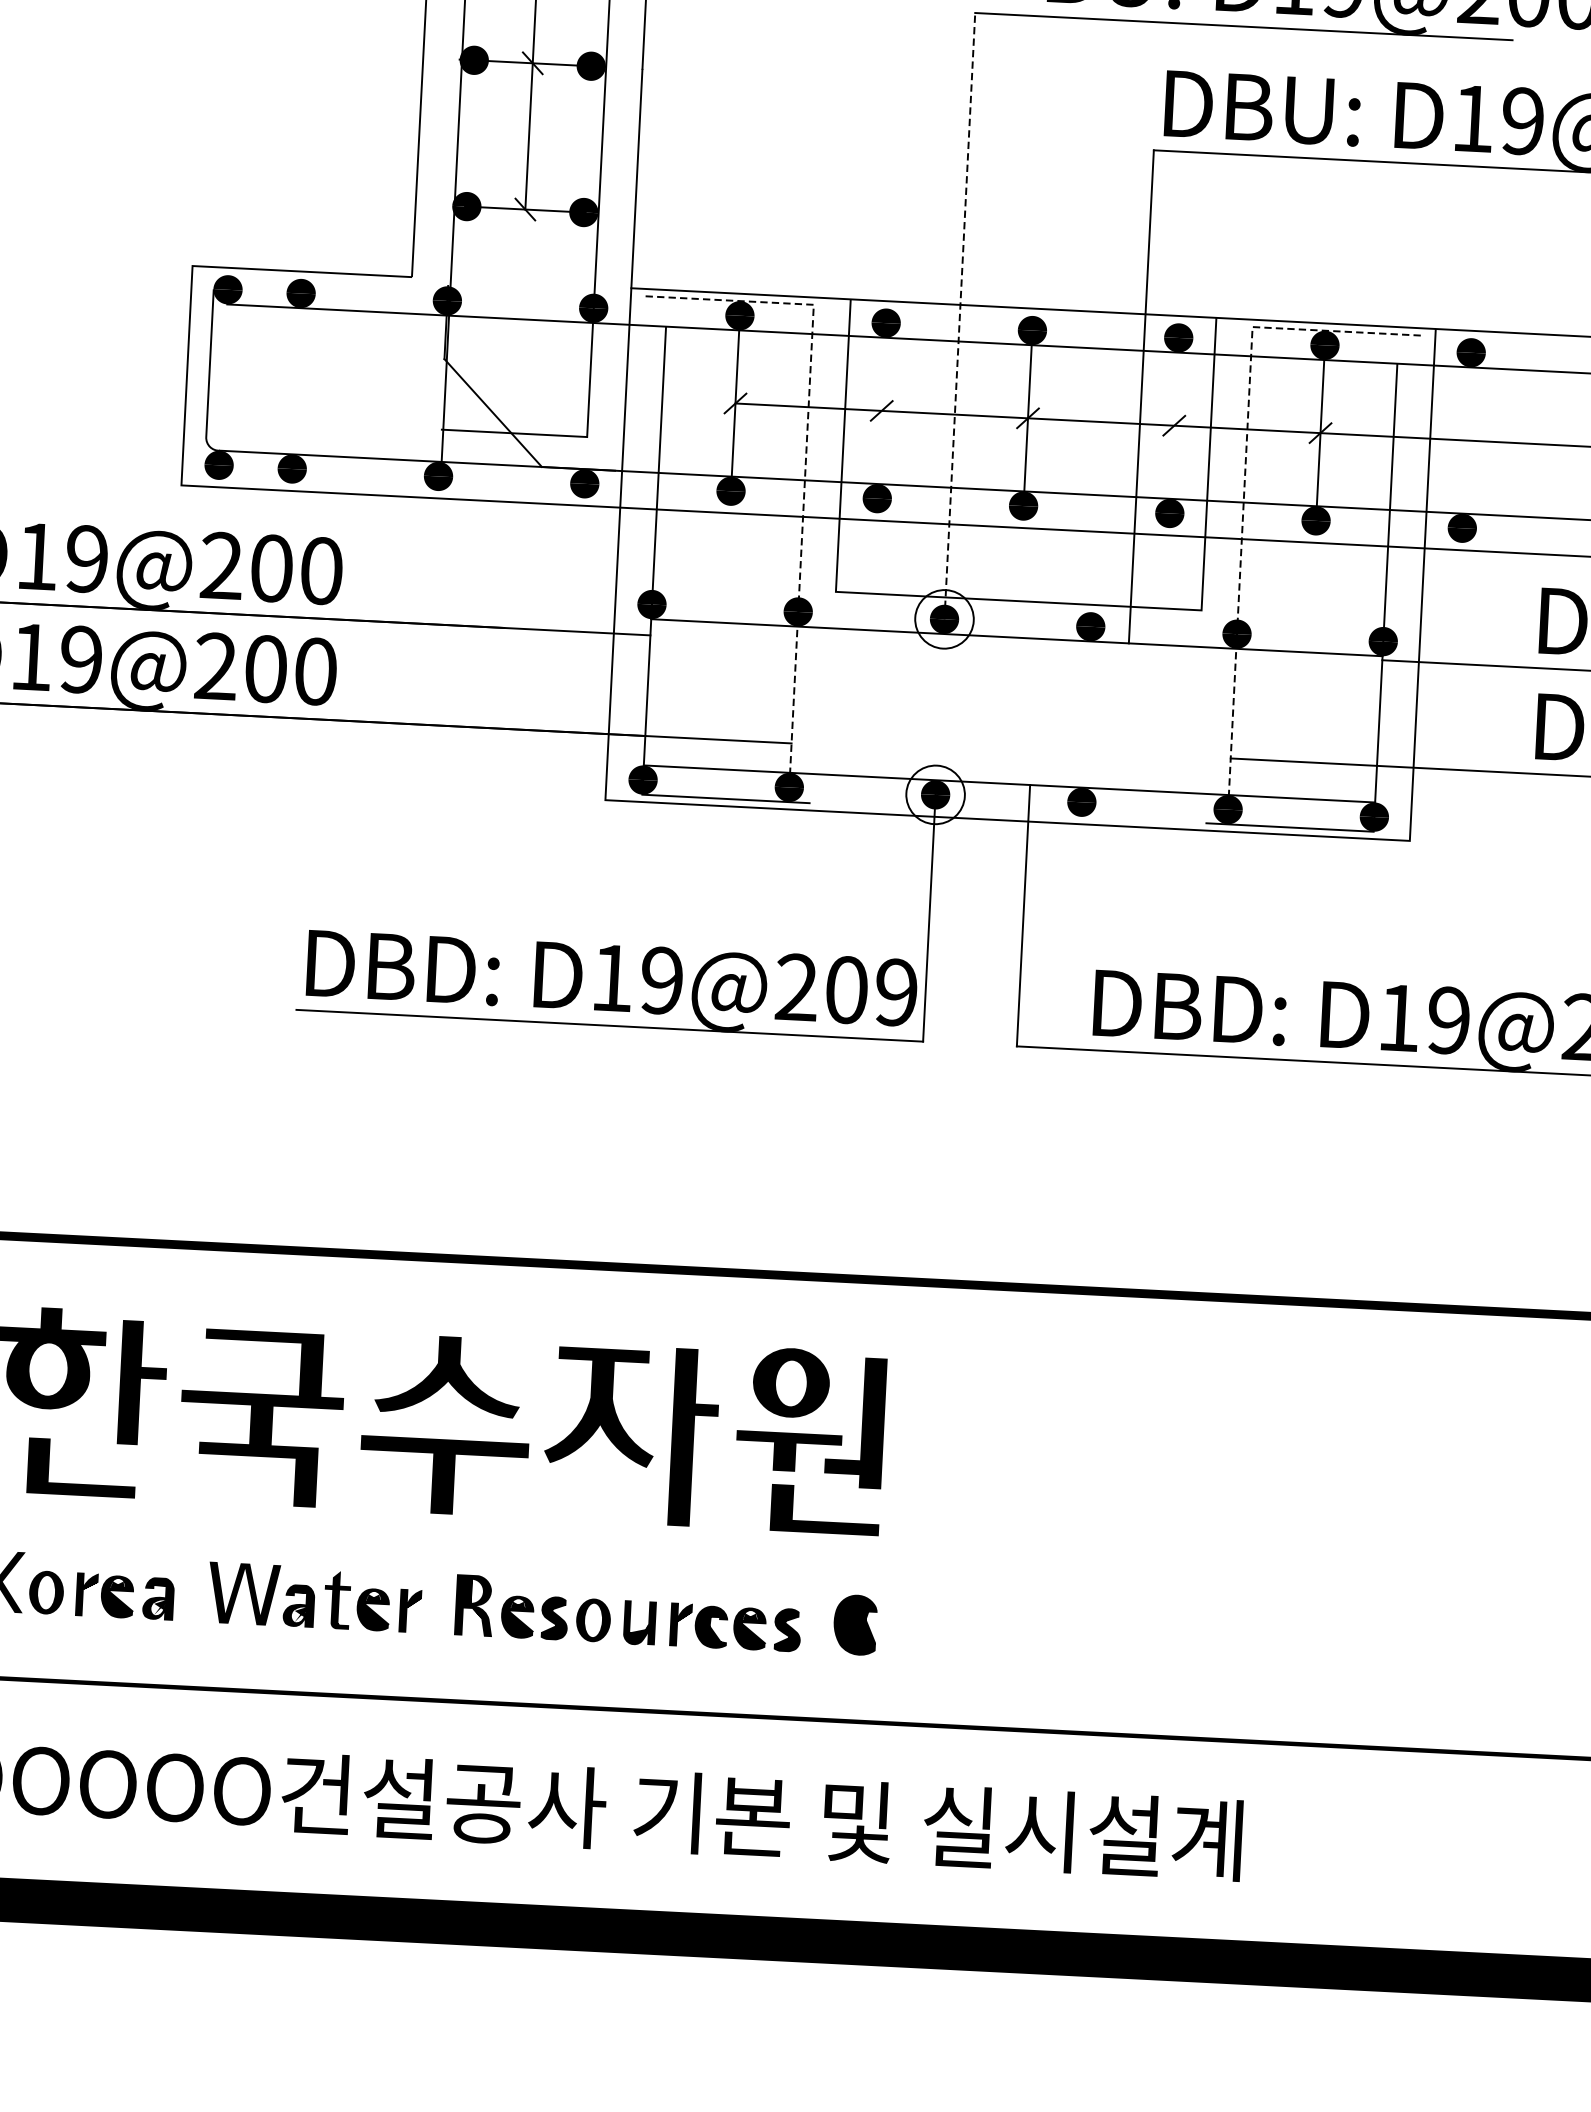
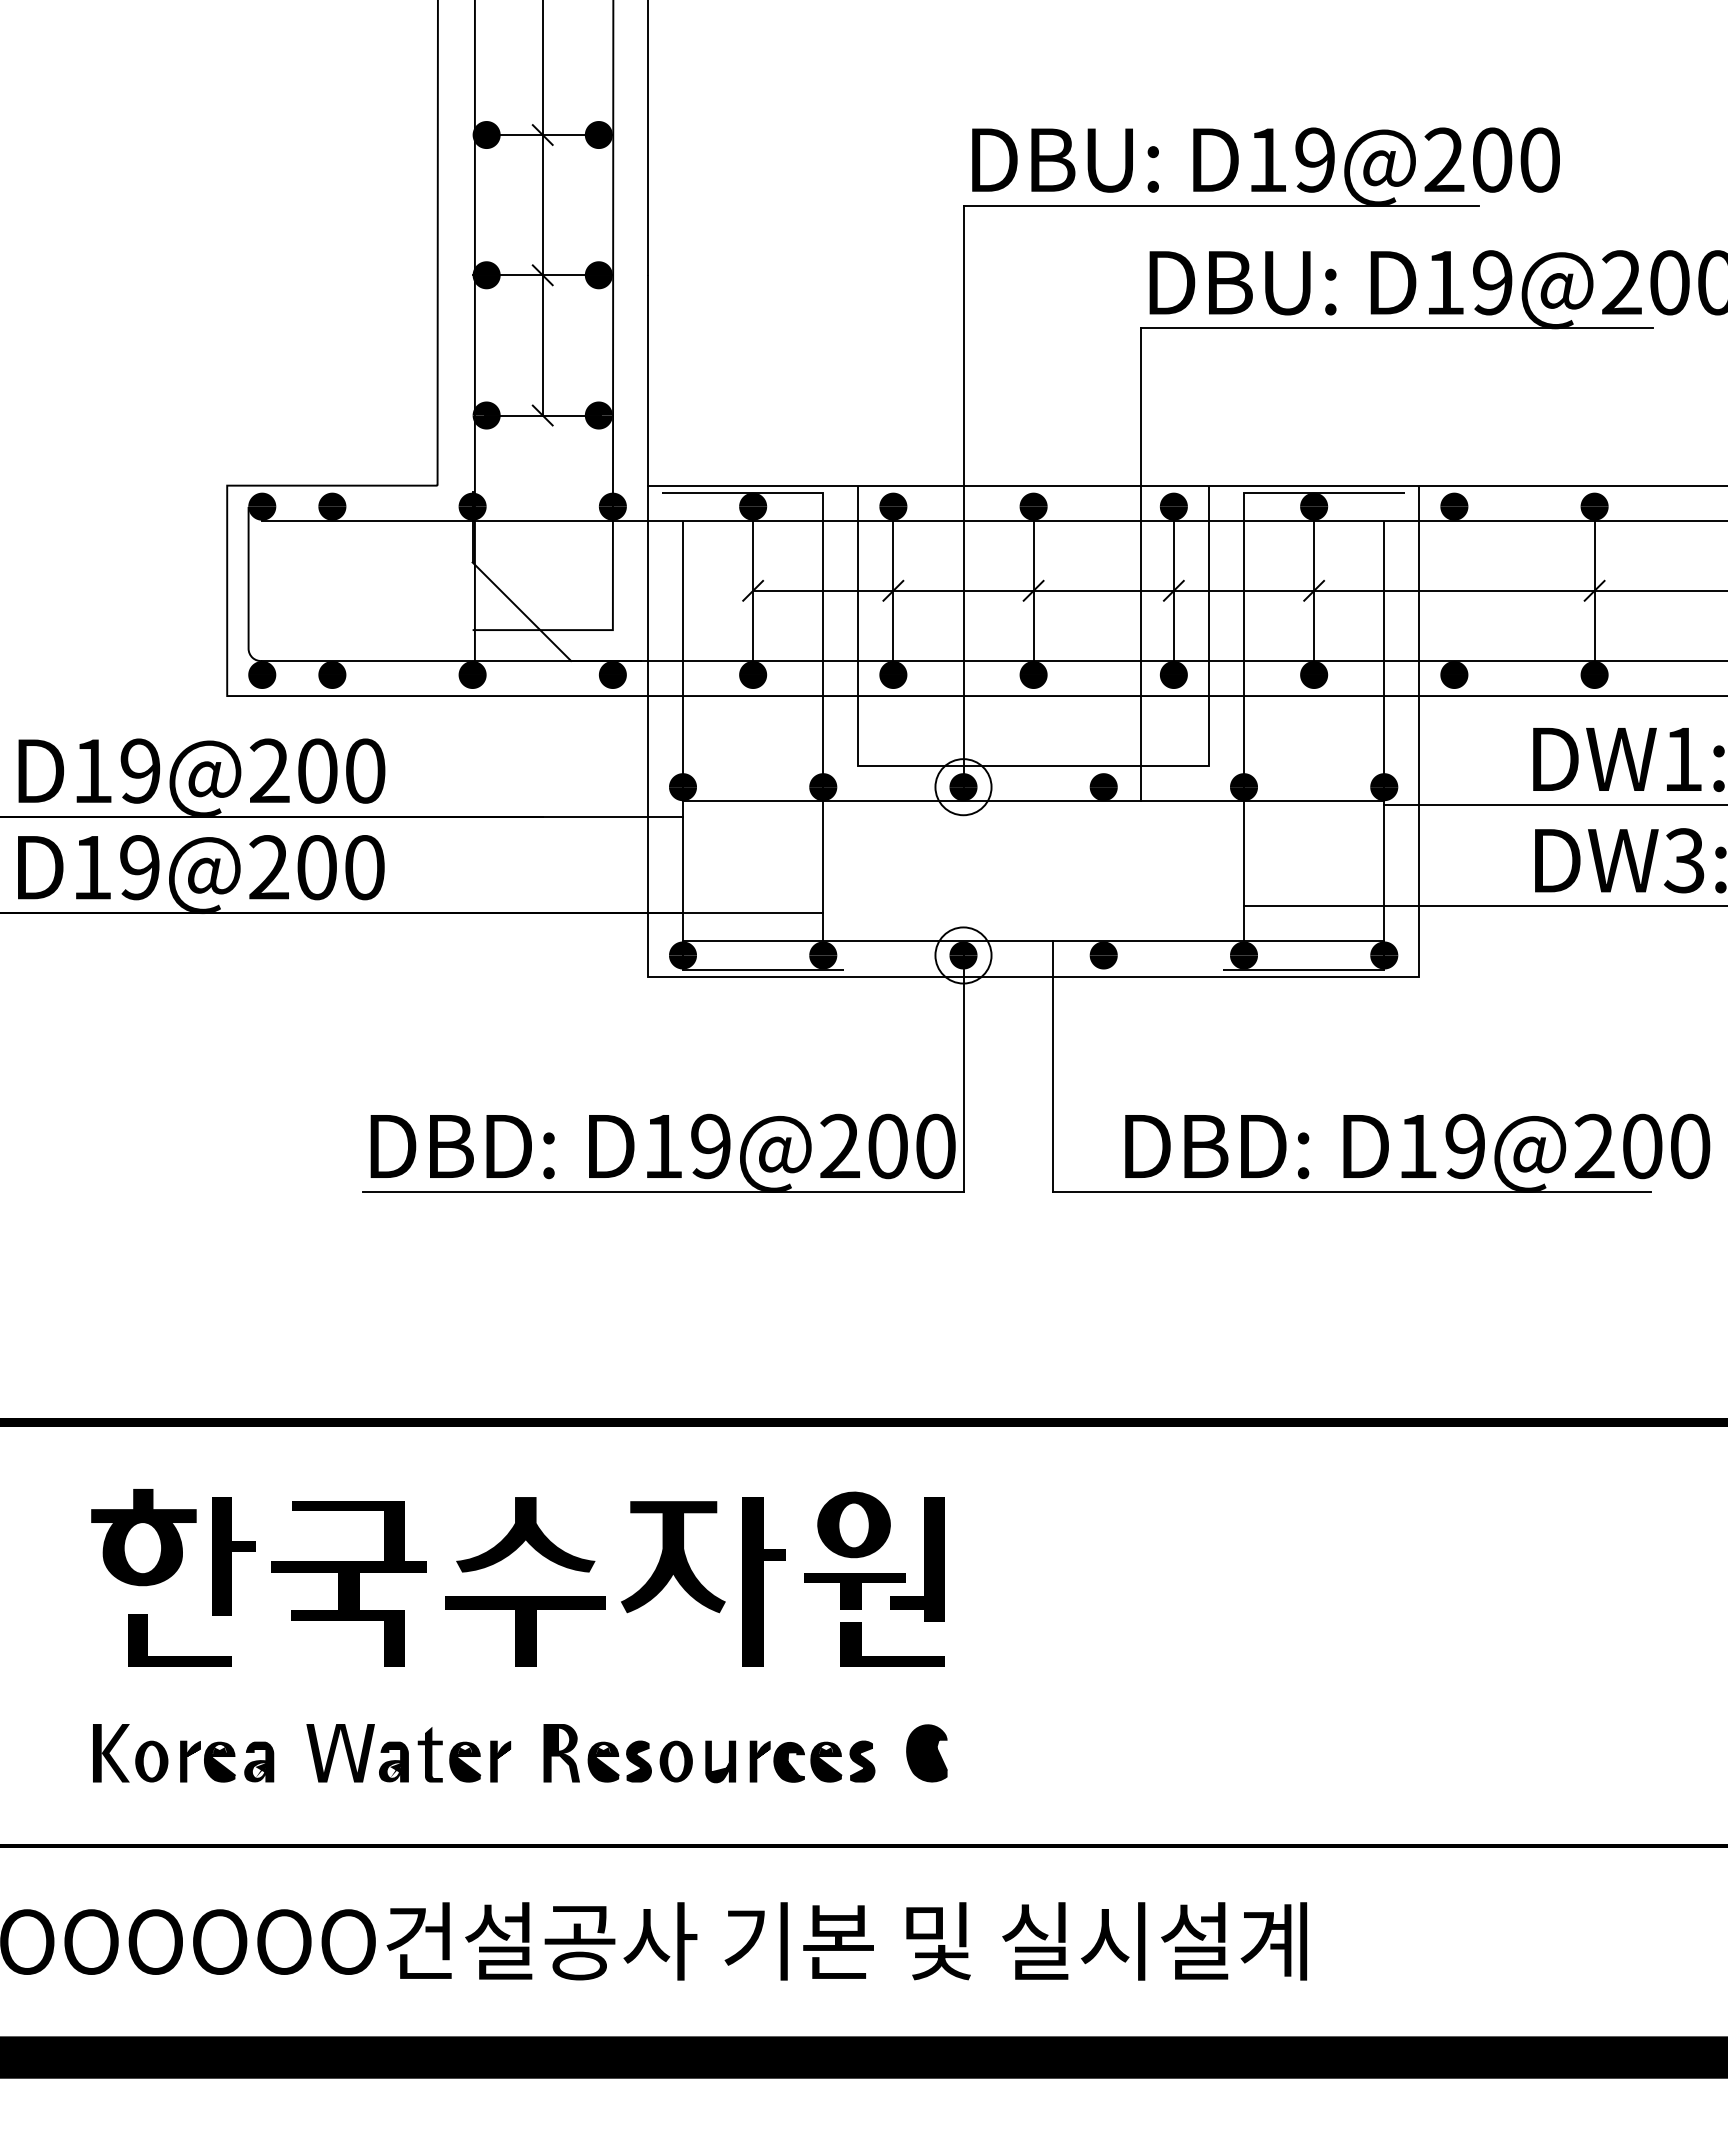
line: (959, 316) -> (963, 496), dashed -> solid
line: (881, 410) -> (893, 590), added
line: (1173, 425) -> (1173, 590), added
line: (806, 453) -> (823, 635), dashed -> solid
line: (1245, 476) -> (1244, 635), dashed -> solid
text: (896, 992) -> (935, 1146), D19@209 -> D19@200

